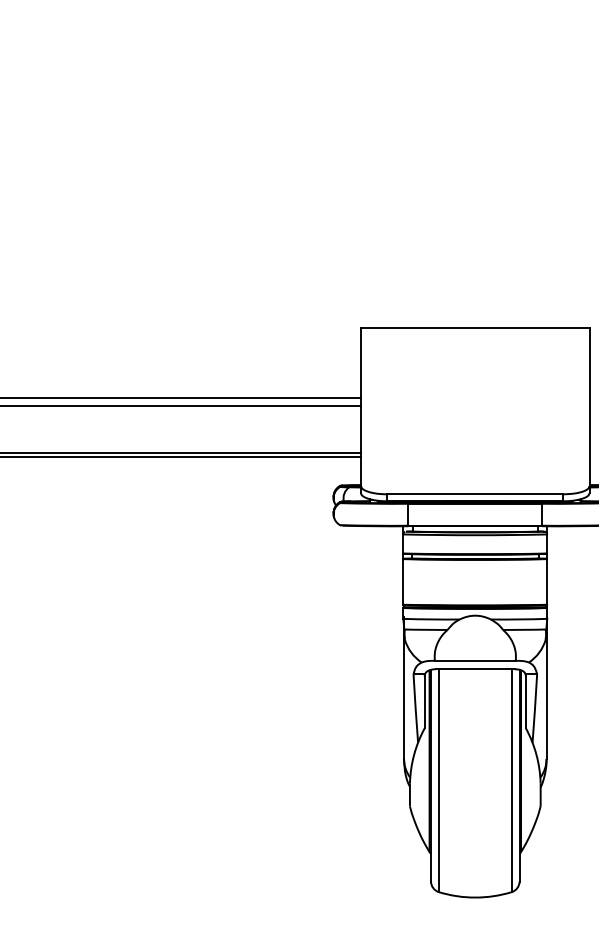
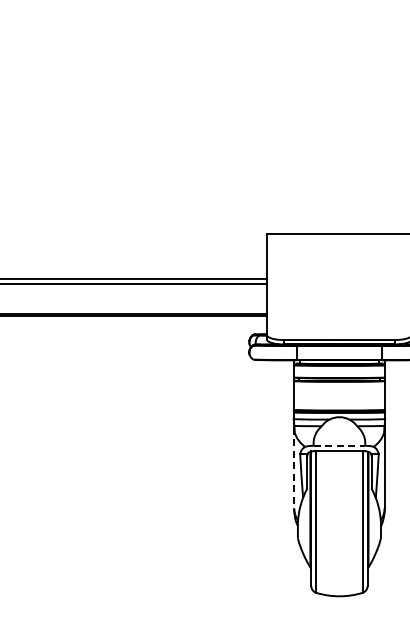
line: (475, 660) -> (339, 445), solid -> dashed
line: (404, 696) -> (294, 468), solid -> dashed

